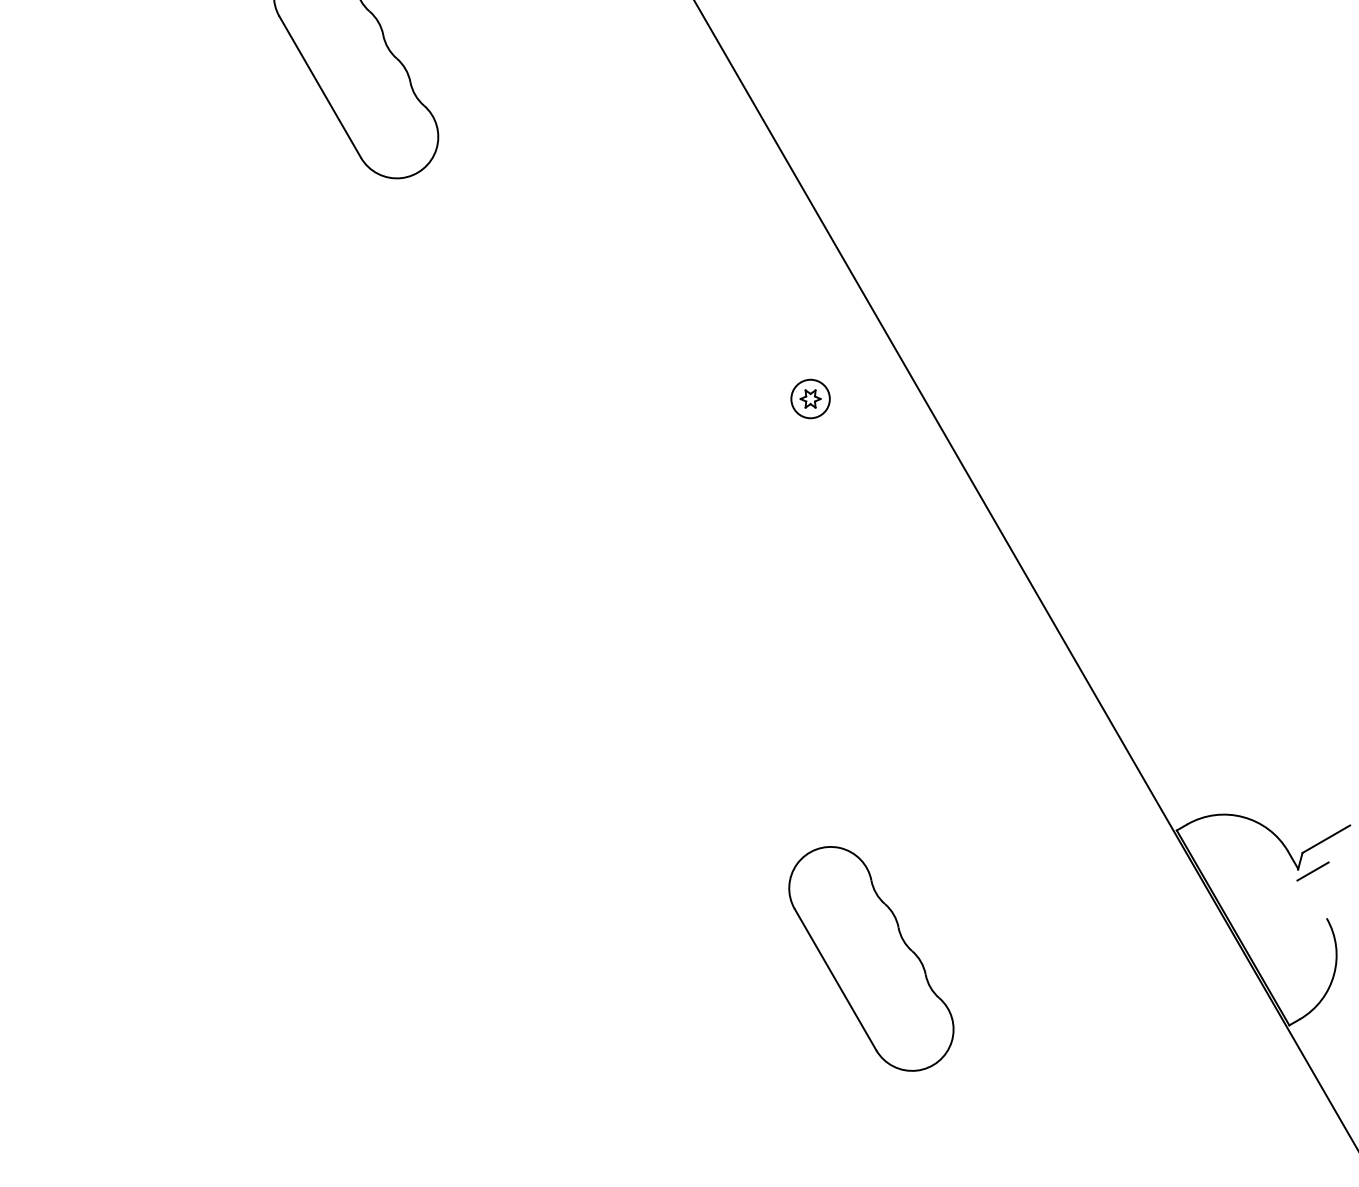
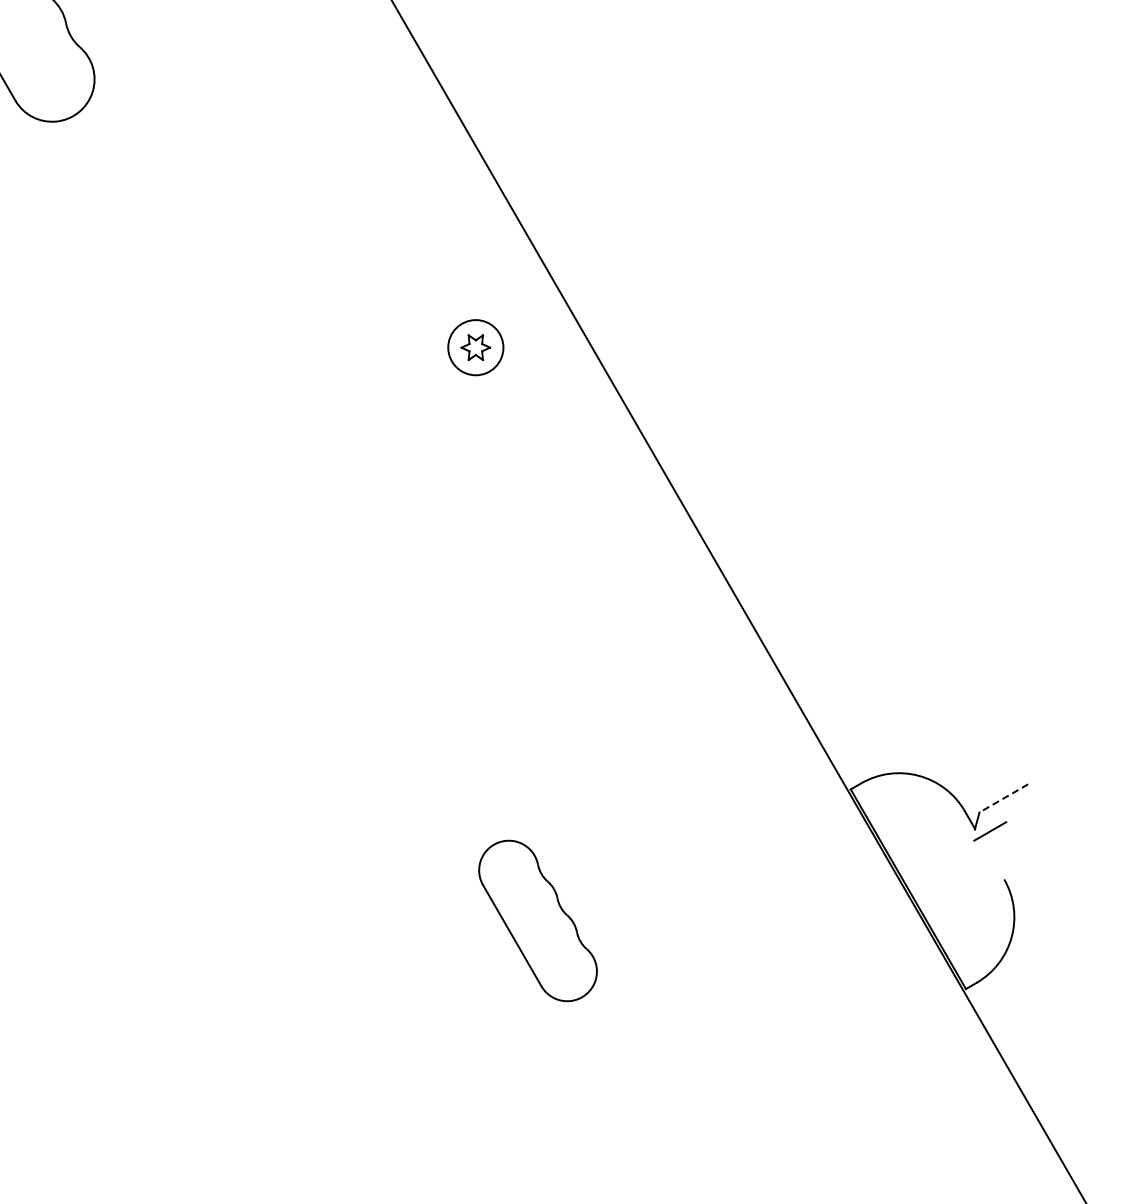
part: (810, 398) -> (475, 347), size x1.4
line: (1325, 839) -> (1002, 798), solid -> dashed
part: (871, 958) -> (538, 920), size x0.7

